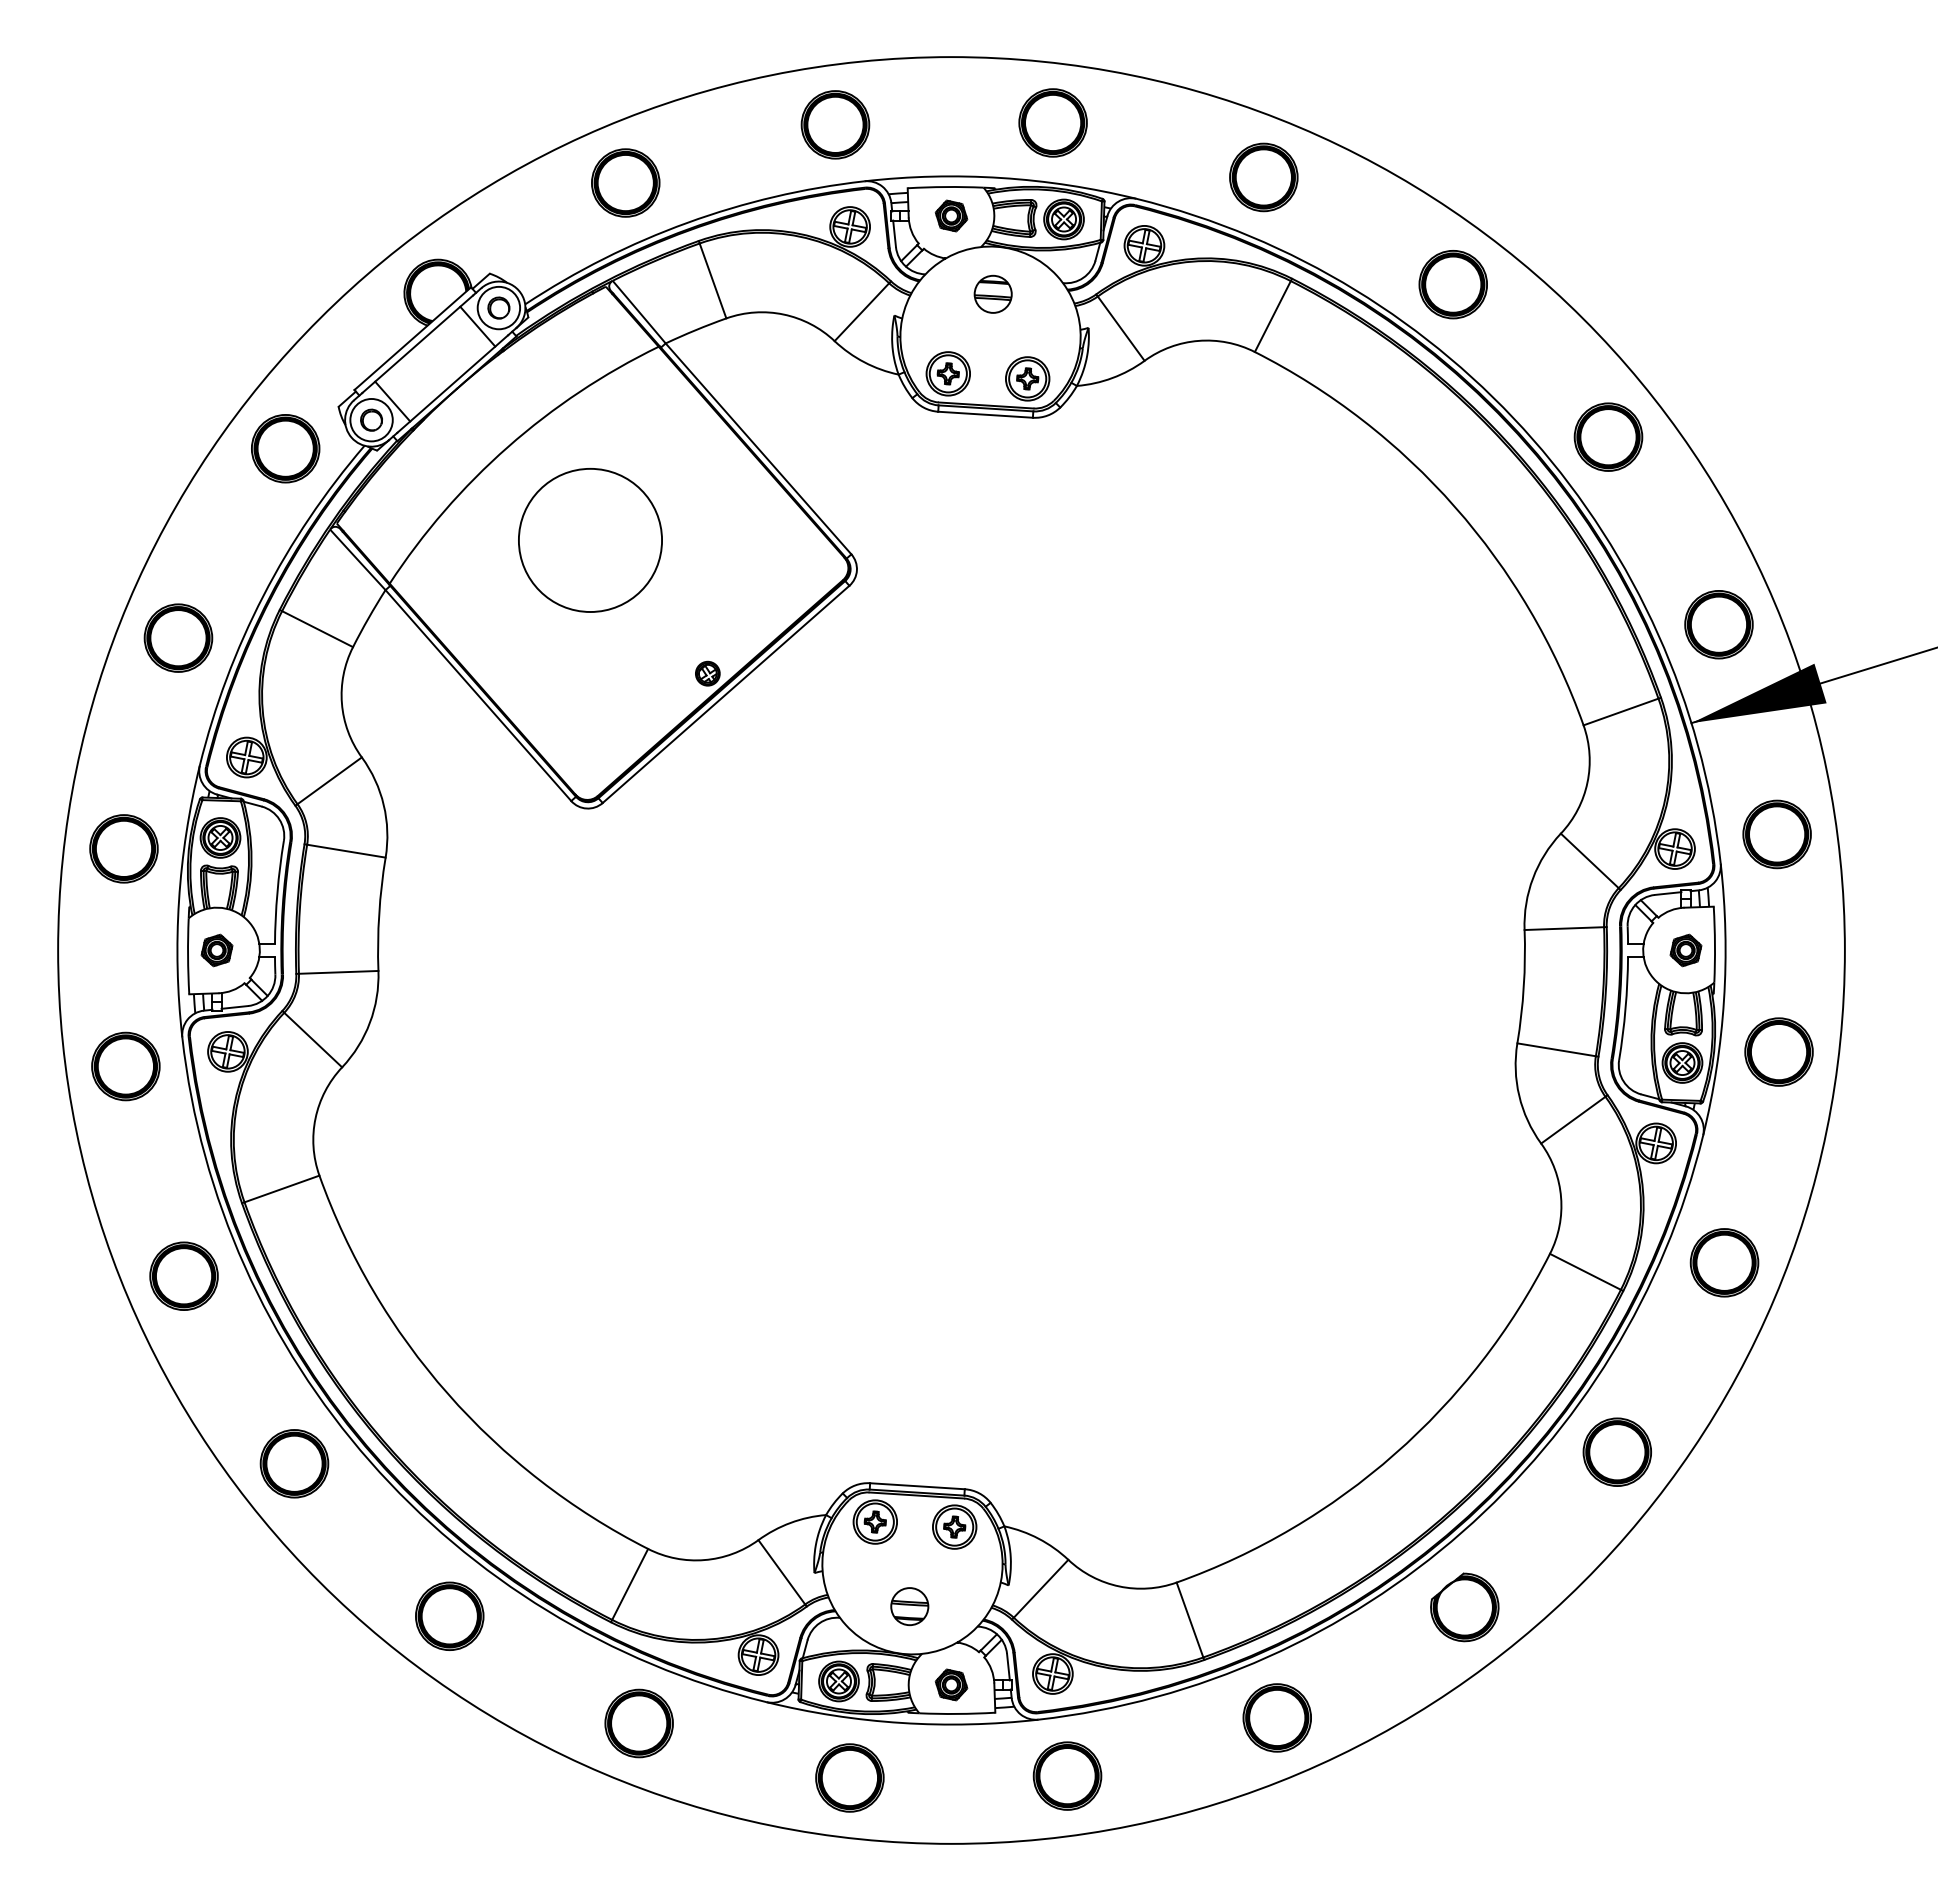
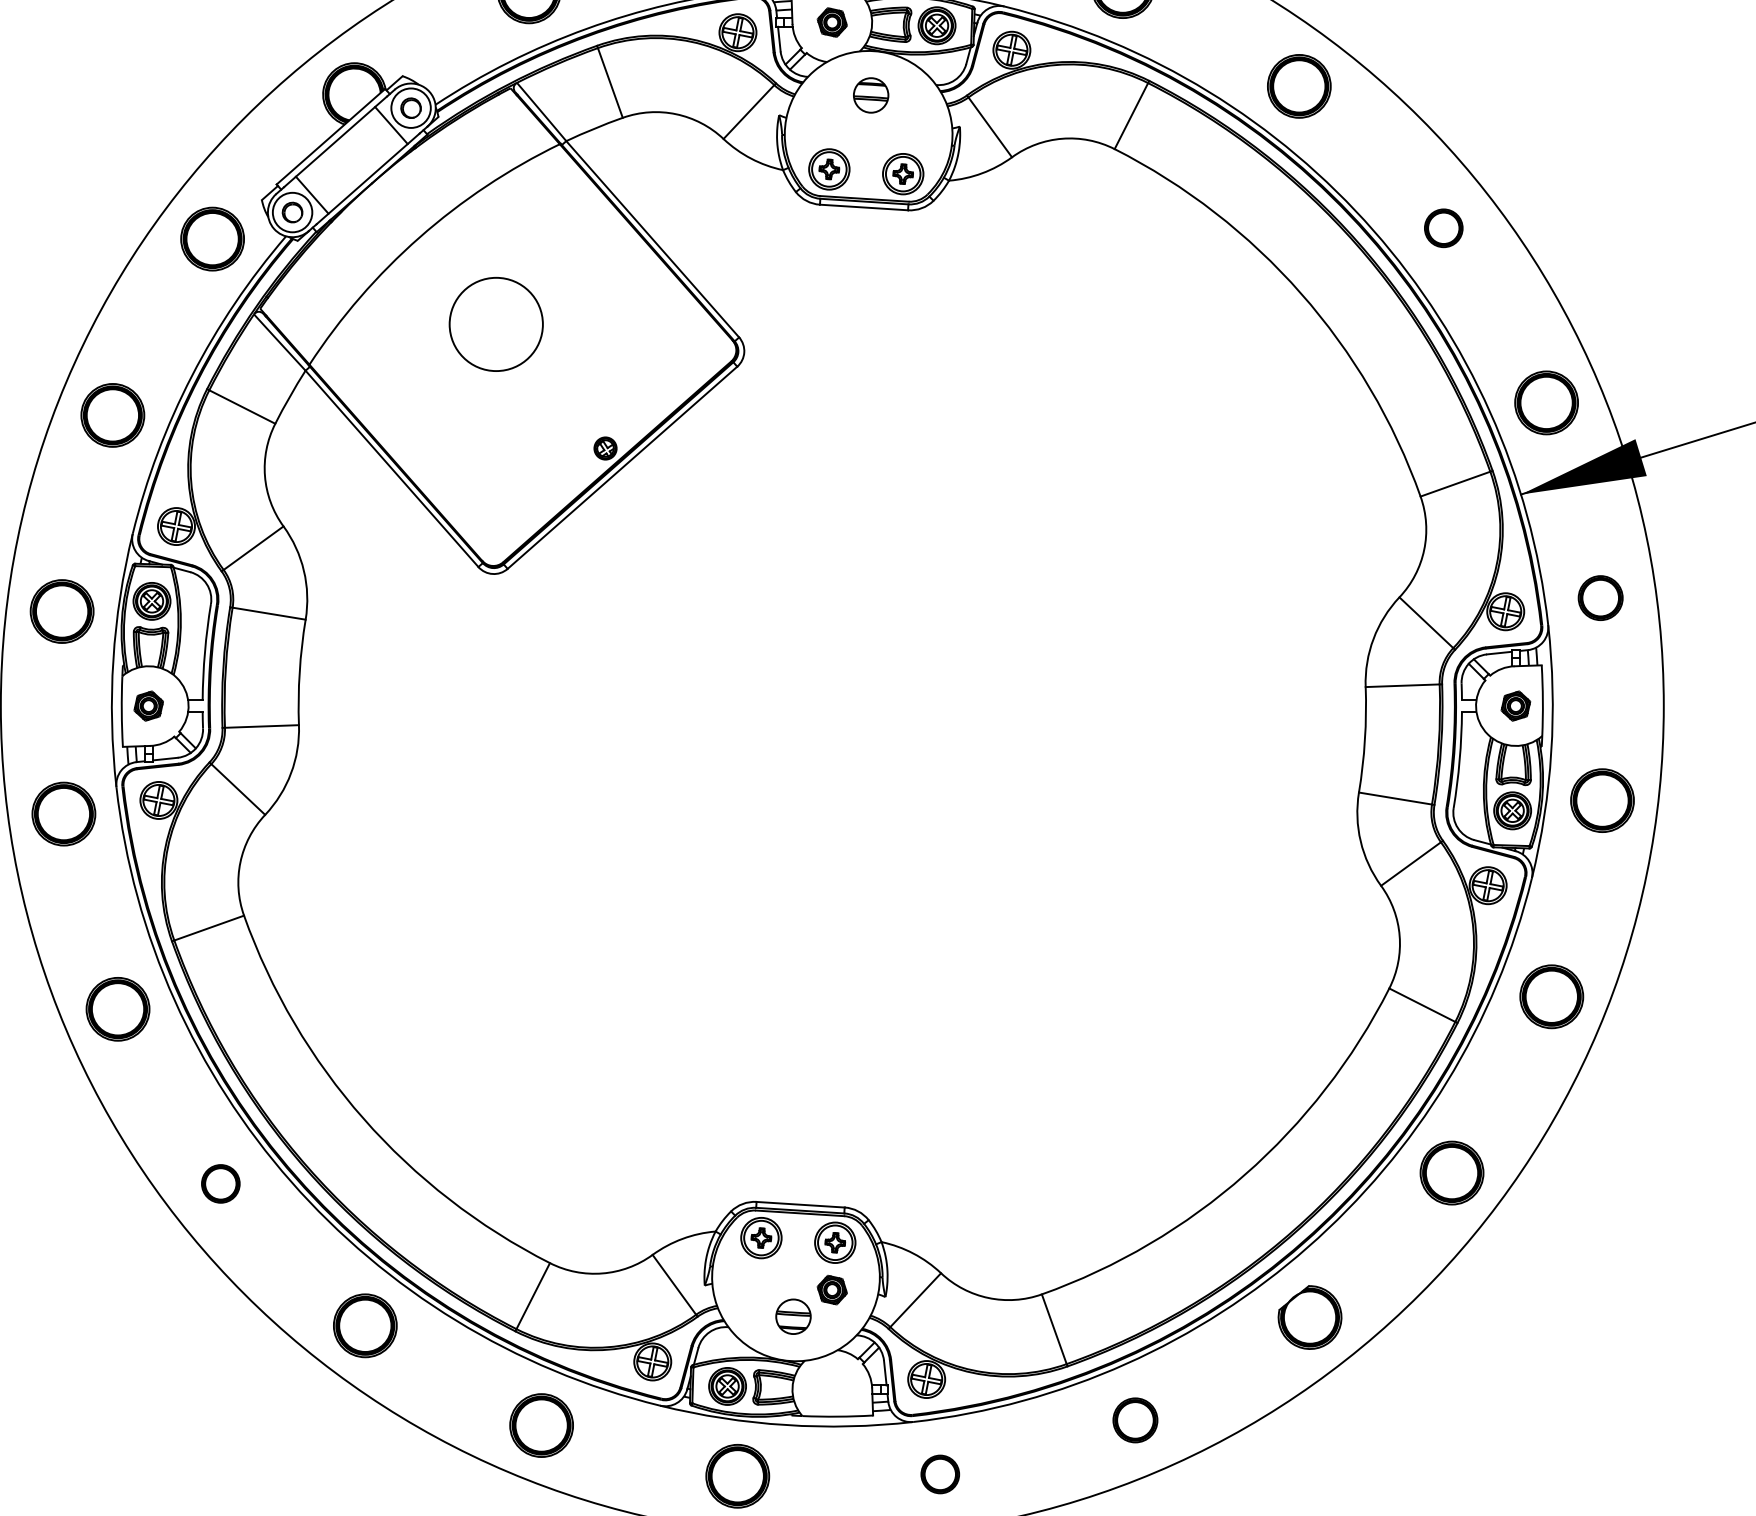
part: (1608, 436) -> (1443, 227), size x0.6
circle: (590, 540) -> (496, 324), size x0.7
part: (1776, 834) -> (1600, 598), size x0.7
part: (294, 1463) -> (220, 1183), size x0.6
part: (951, 1684) -> (832, 1289), moved
part: (1276, 1717) -> (1134, 1419), size x0.7
part: (1067, 1775) -> (940, 1473), size x0.6

